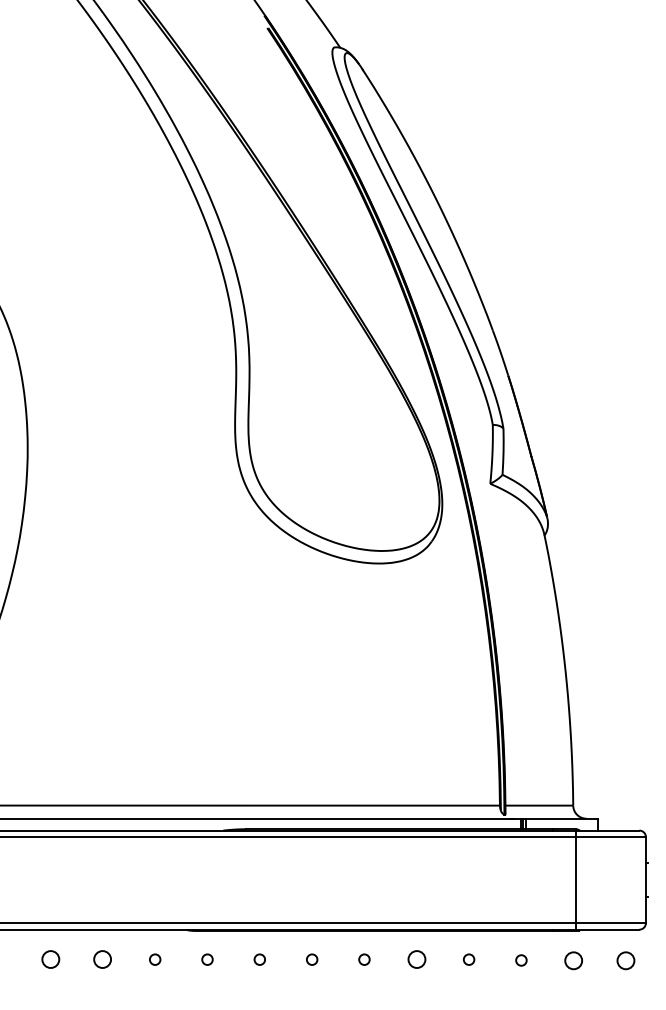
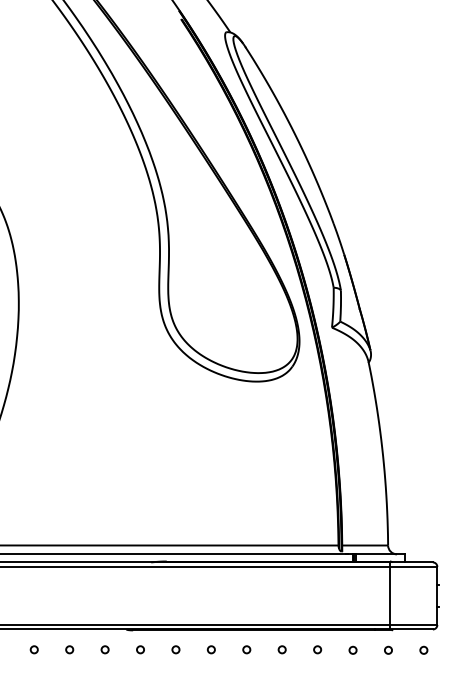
circle: (49, 959) -> (33, 649), size x0.62
circle: (102, 959) -> (69, 649), size x0.62
circle: (415, 959) -> (281, 649), size x0.62
circle: (573, 959) -> (388, 649), size x0.62
circle: (625, 959) -> (423, 649), size x0.62

